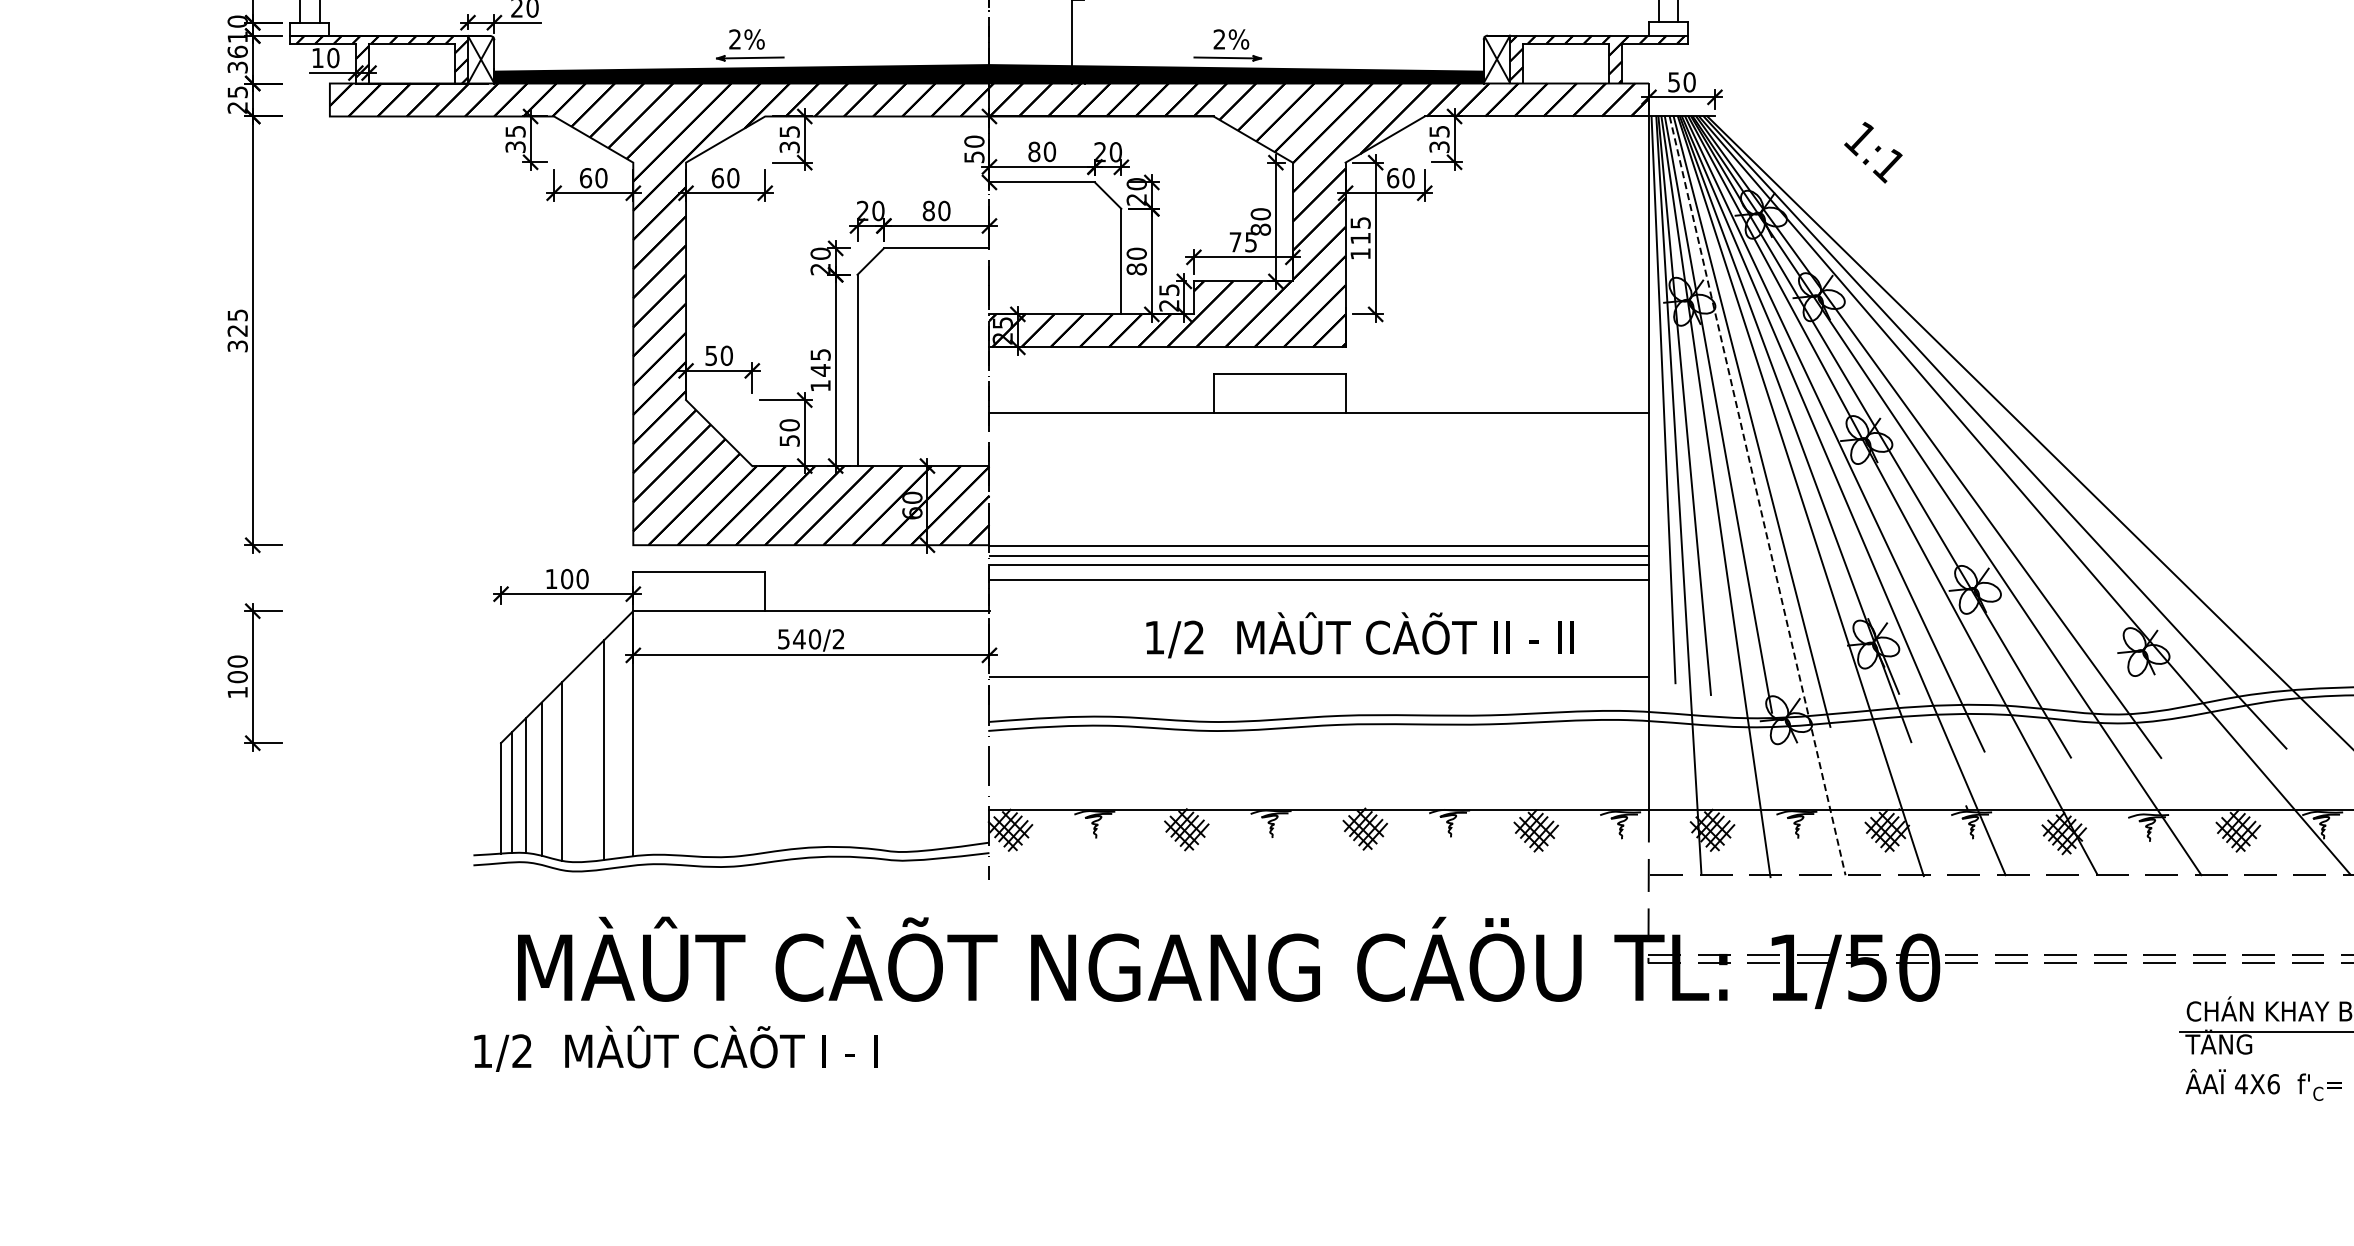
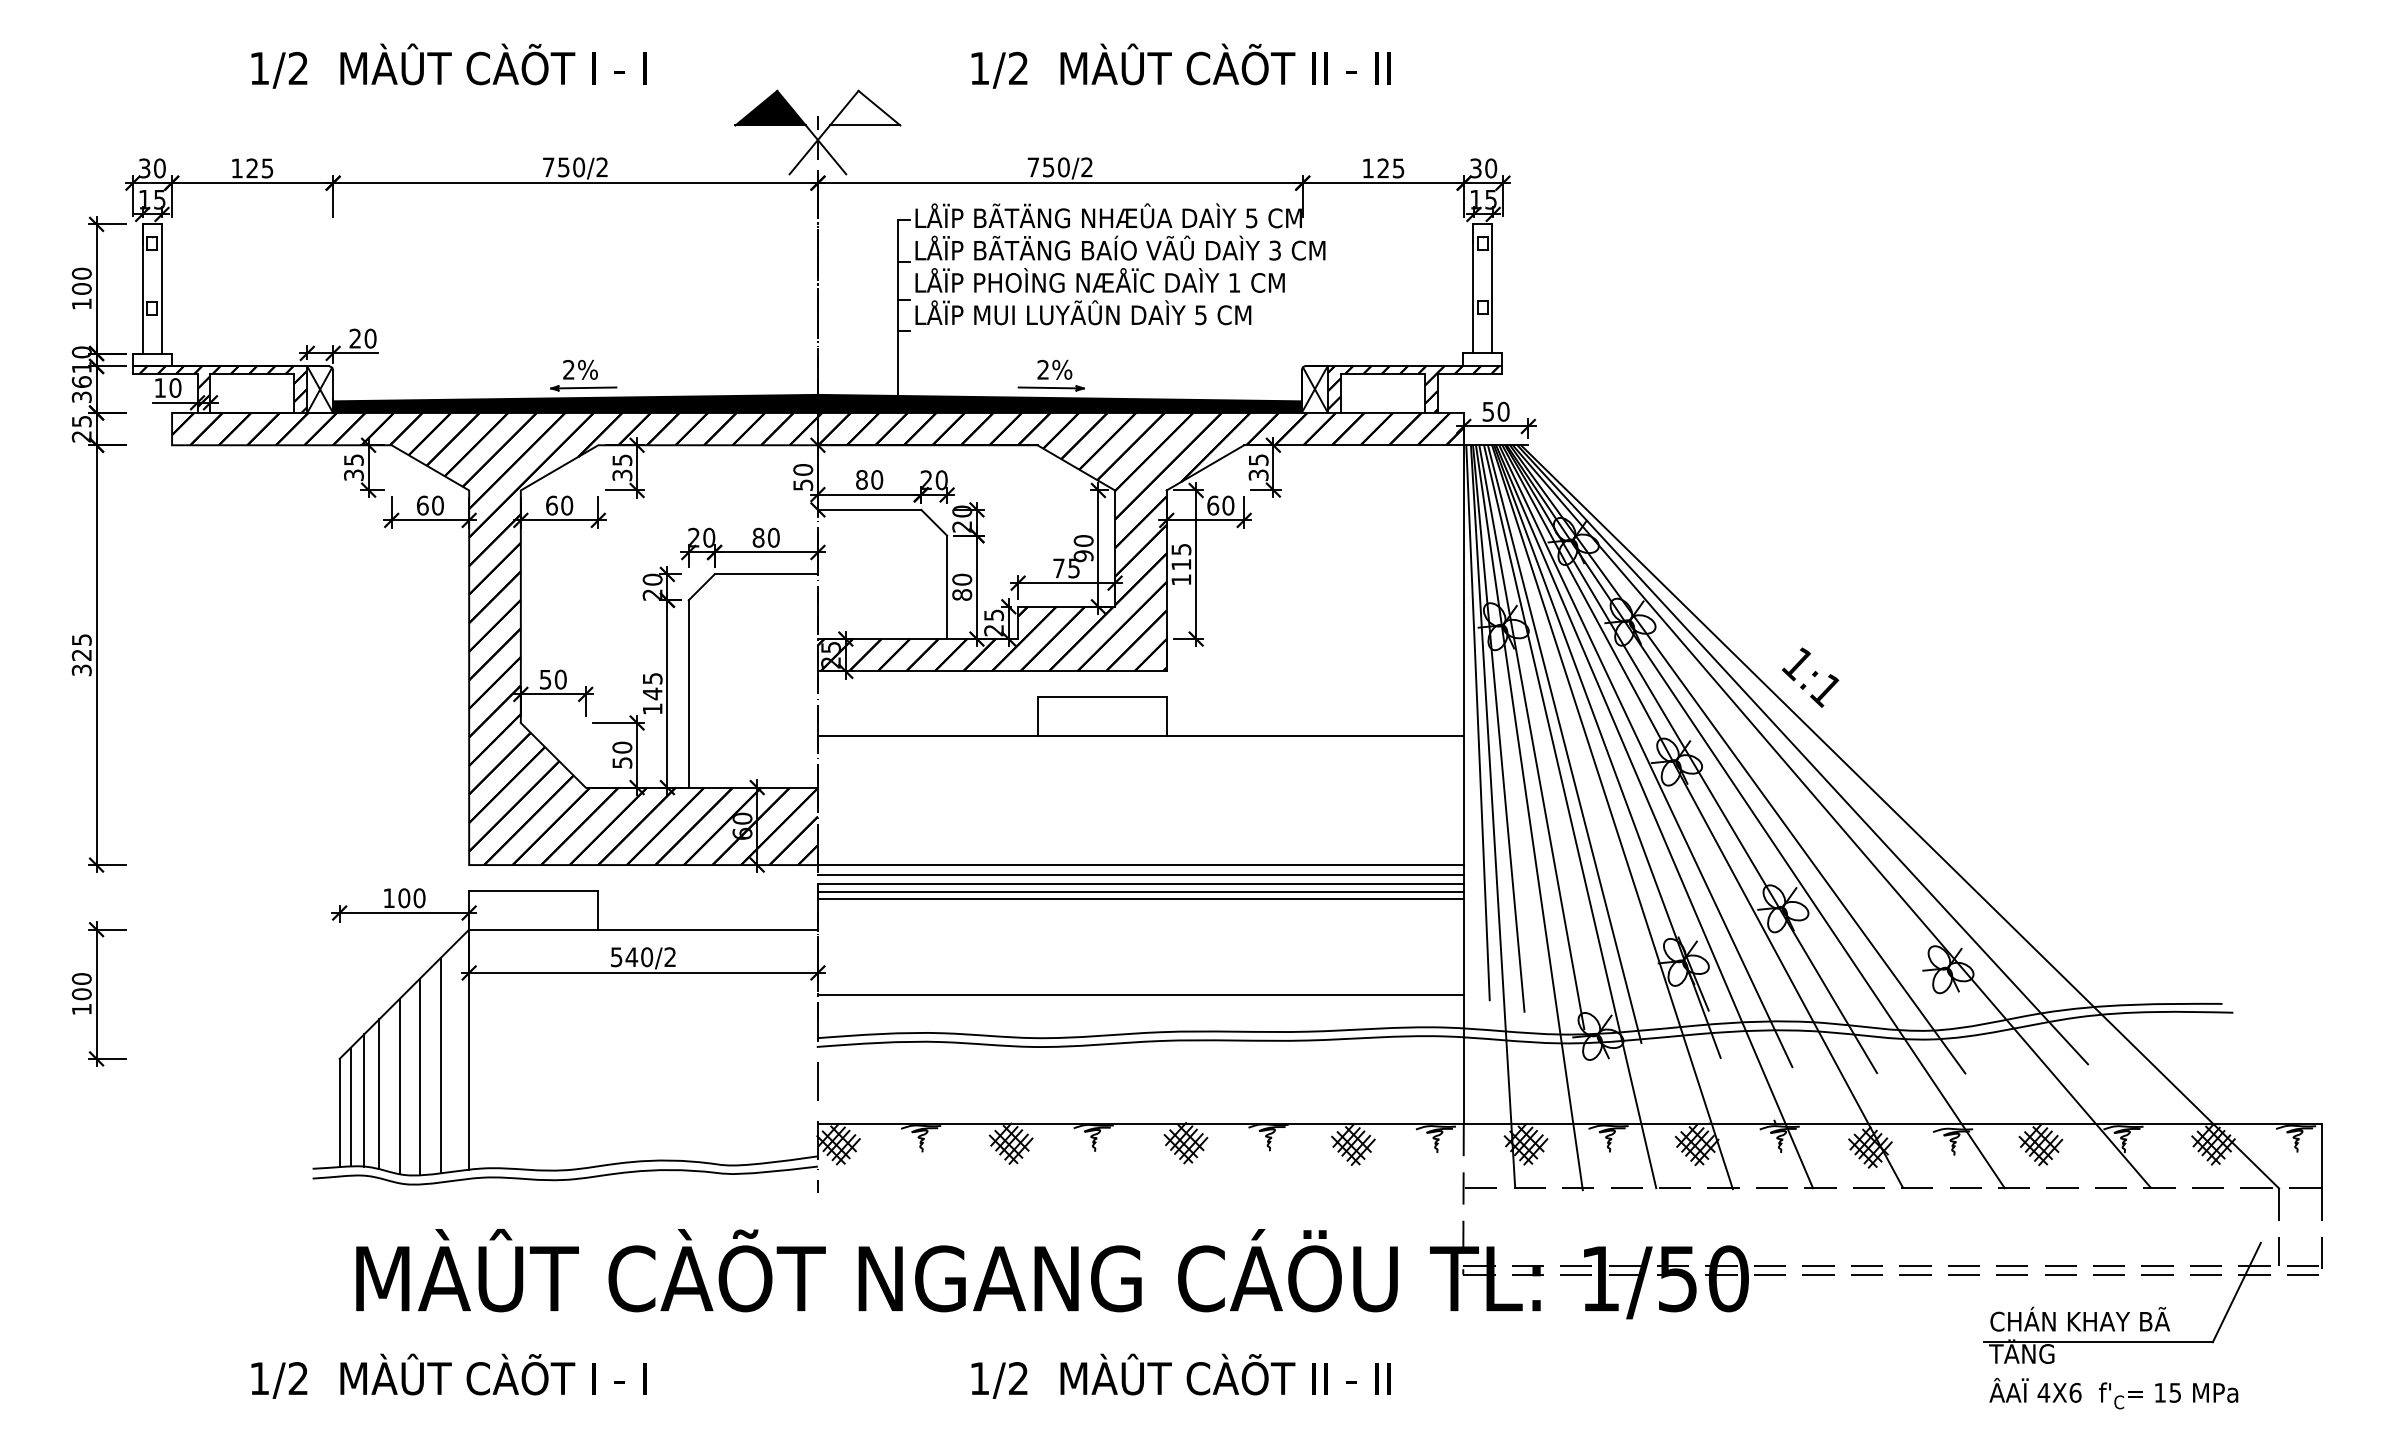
text: (1873, 152) -> (1810, 677), moved
text: (1260, 230) -> (1083, 556), 80 -> 90
line: (1757, 496) -> (1570, 817), dashed -> solid
line: (1319, 573) -> (1141, 892), added
text: (1359, 634) -> (1180, 1375), moved
line: (582, 762) -> (419, 1077), added
text: (675, 1048) -> (448, 1375), moved

